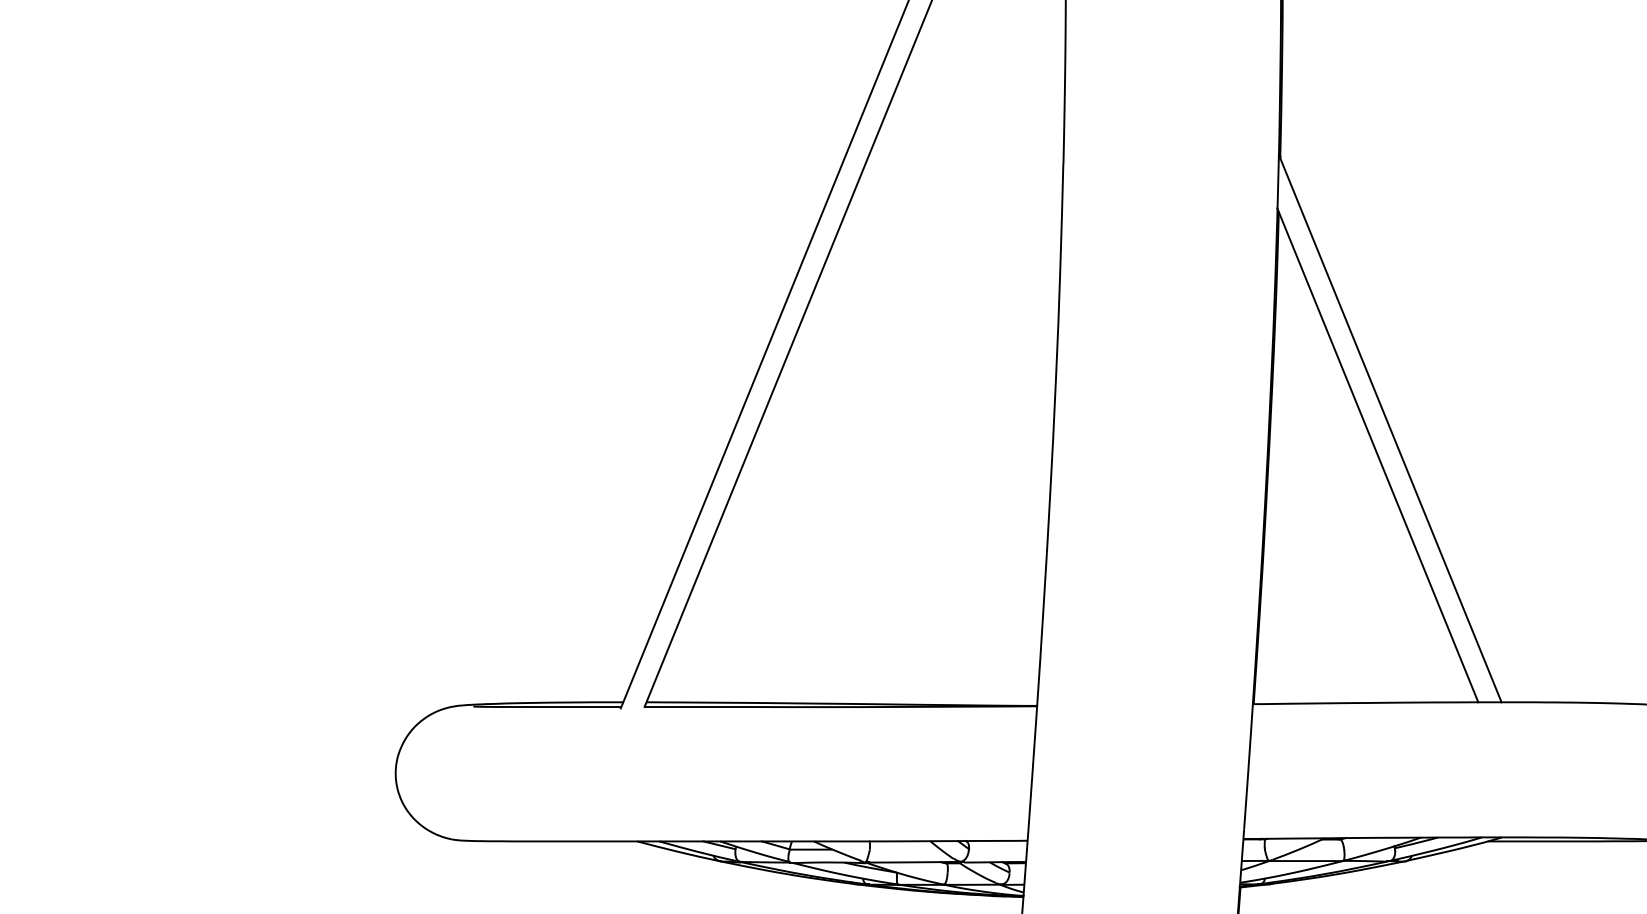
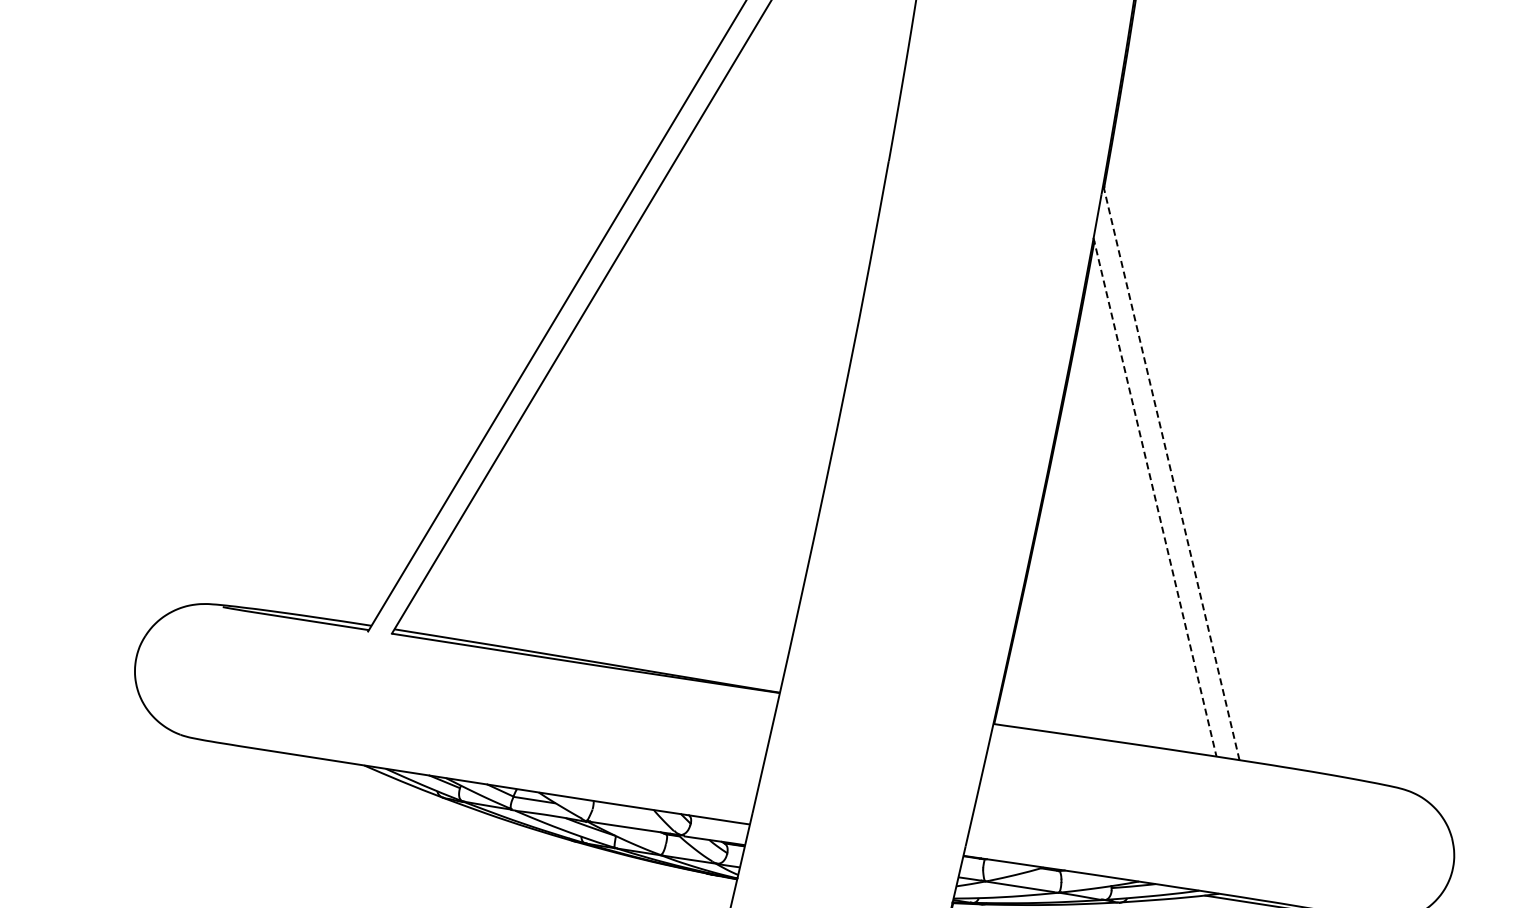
line: (1390, 428) -> (1171, 472), solid -> dashed
line: (1377, 455) -> (1154, 497), solid -> dashed

